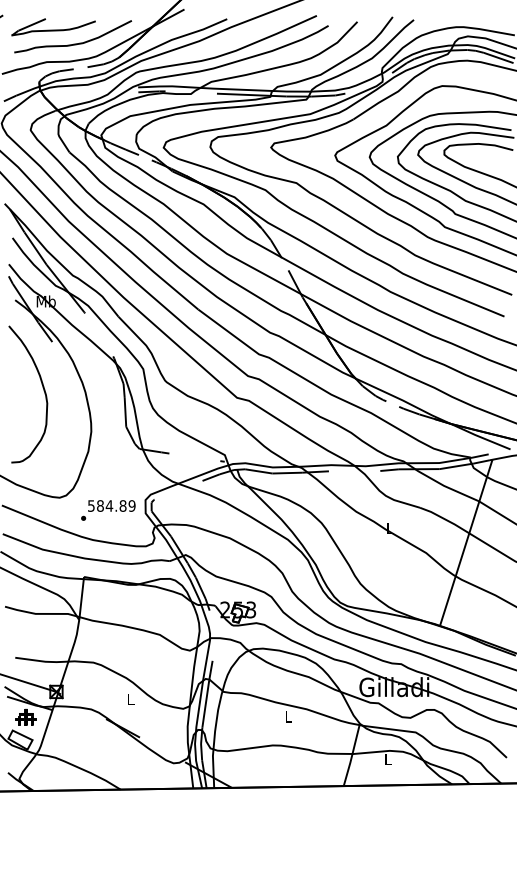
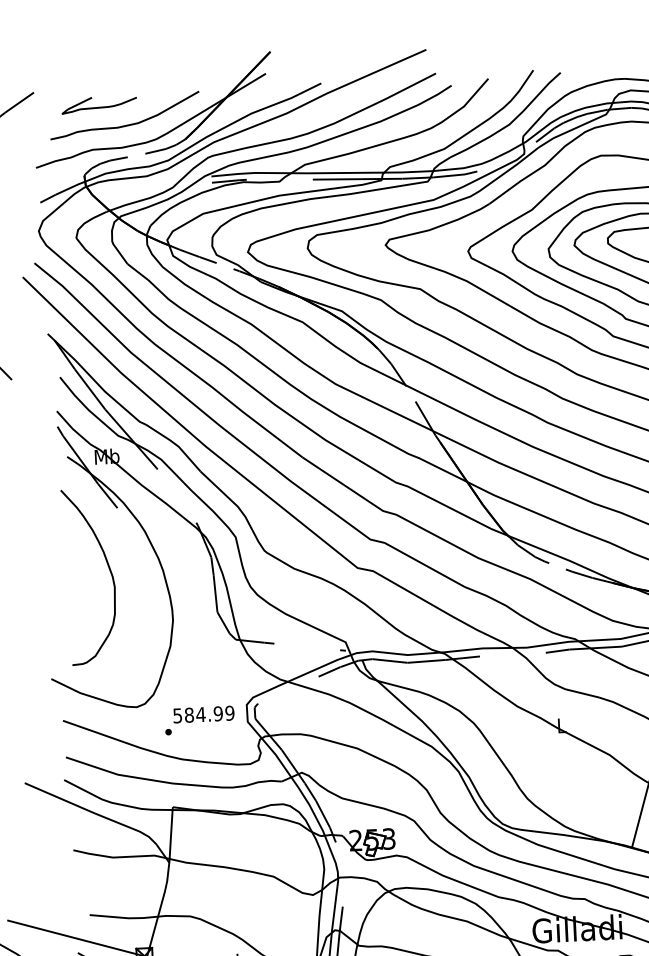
part: (53, 27) -> (99, 104), size x0.7
text: (122, 505) -> (217, 713), 584.89 -> 584.99

